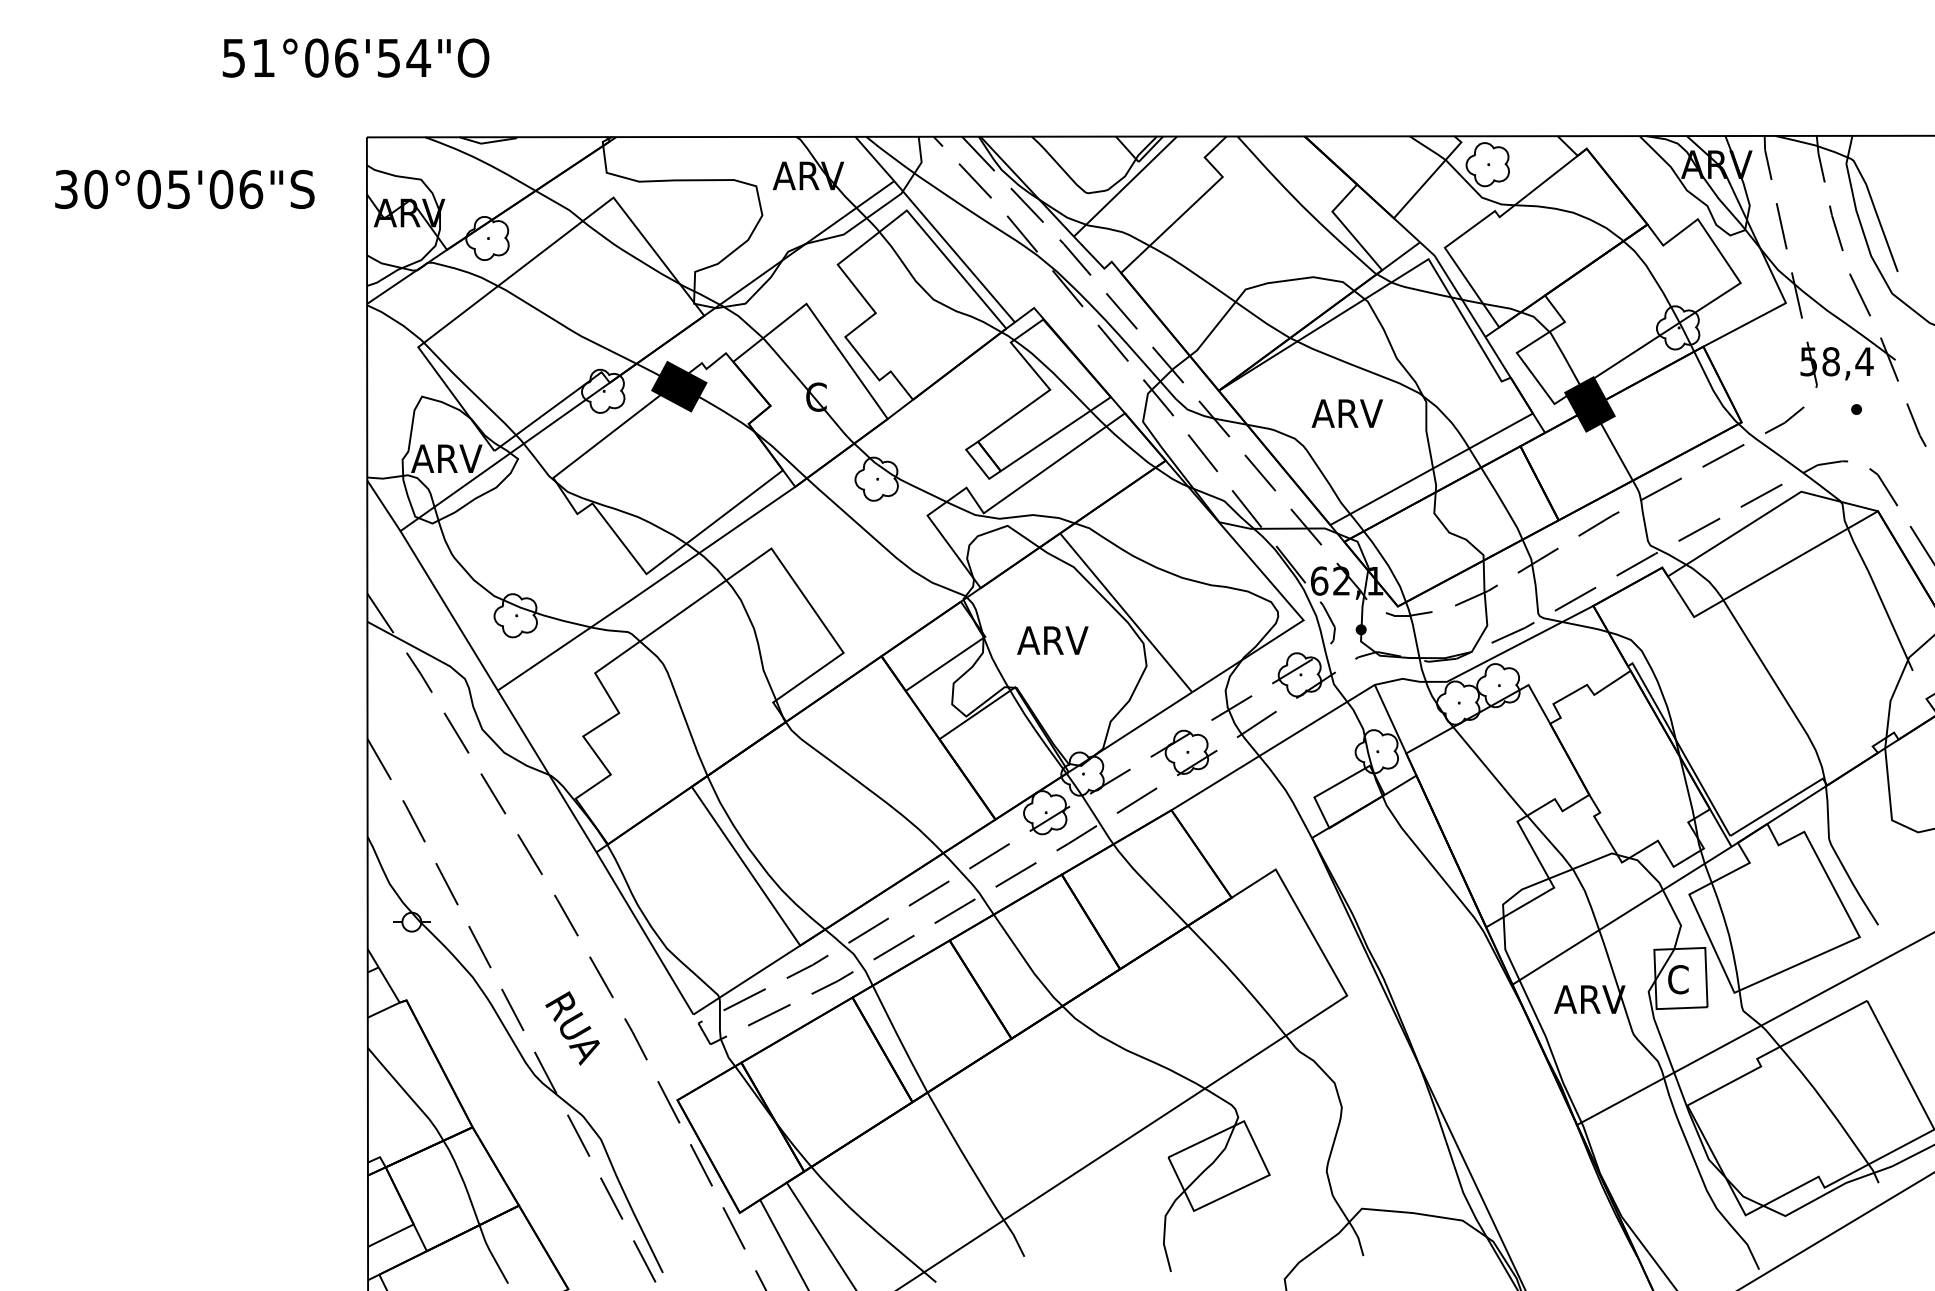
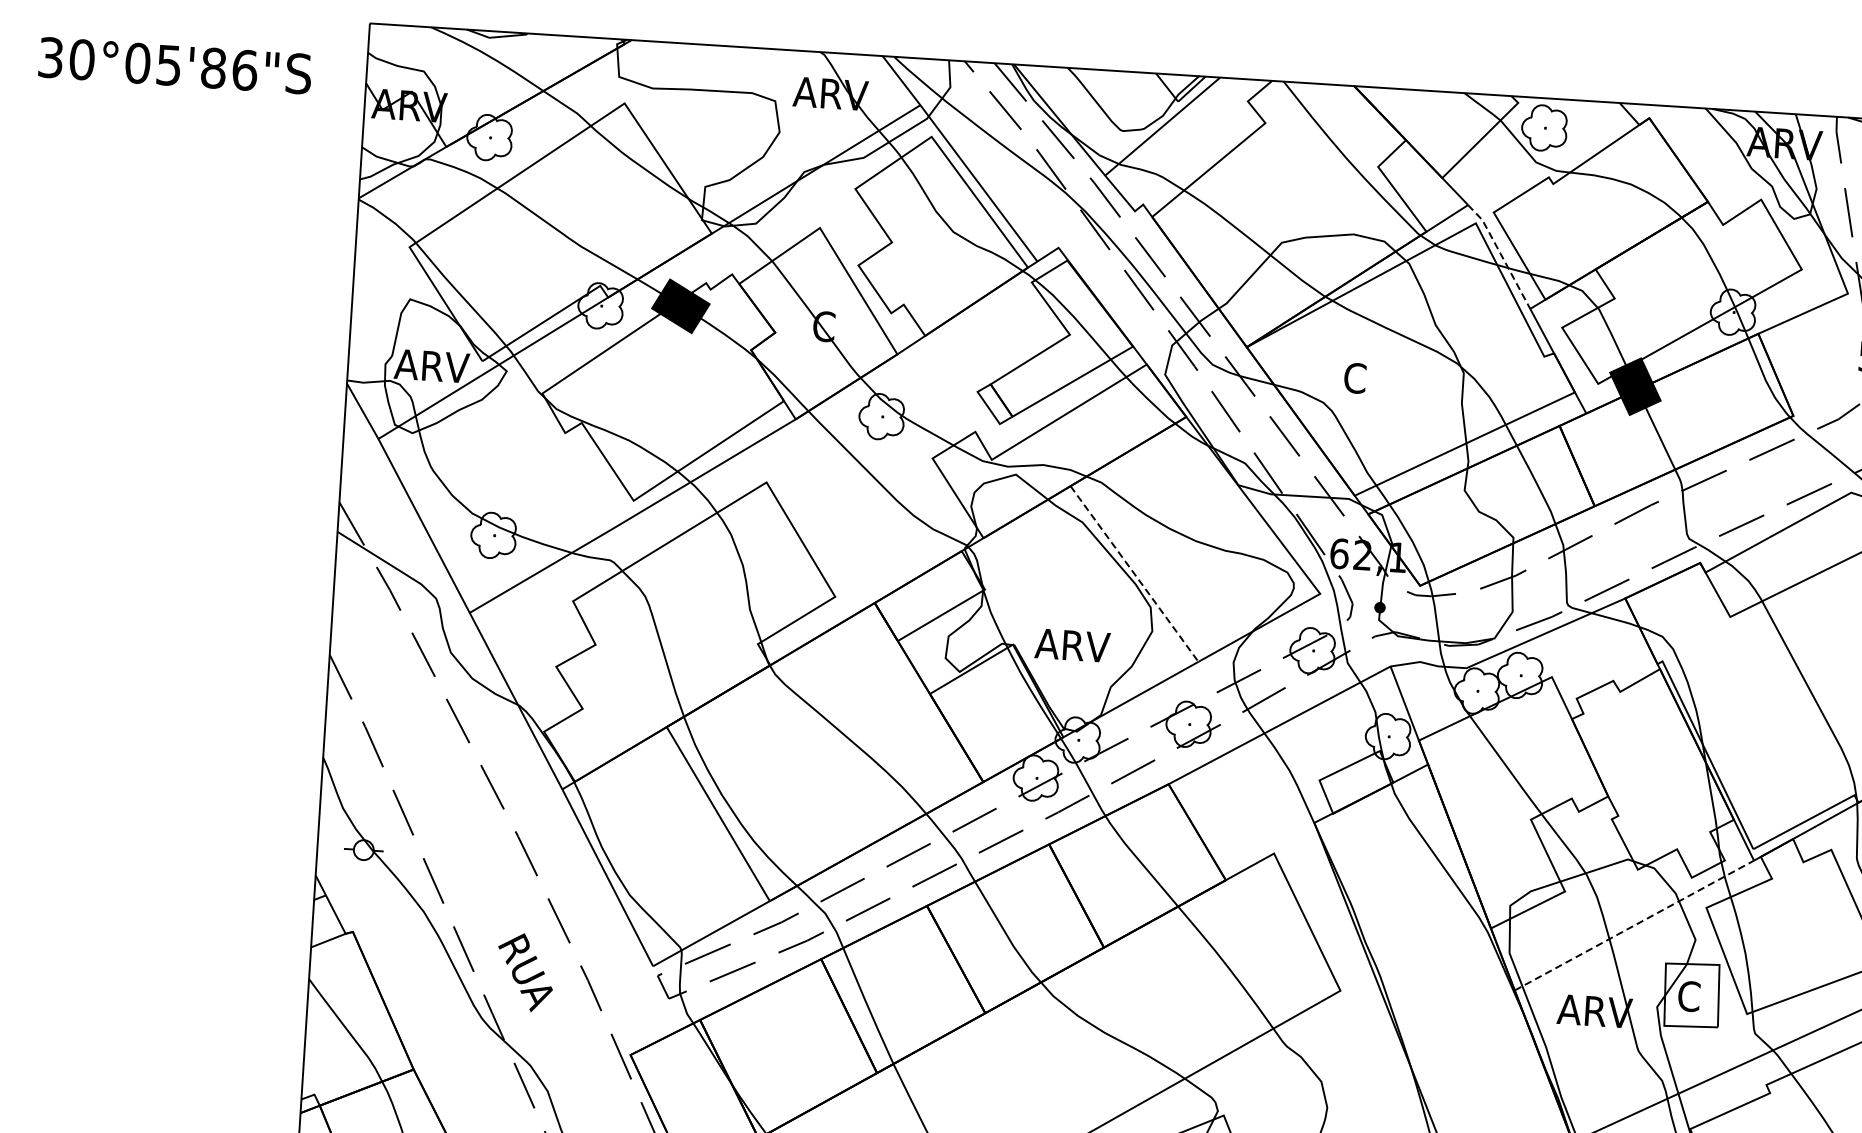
text: (221, 189) -> (213, 68), 30°05'06"S -> 30°05'86"S
line: (1454, 287) -> (1501, 254), solid -> dashed
text: (1347, 413) -> (1380, 379), ARV -> C
line: (1126, 613) -> (1134, 574), solid -> dashed
text: (1052, 640) -> (1072, 645), moved
line: (1622, 915) -> (1634, 925), solid -> dashed

